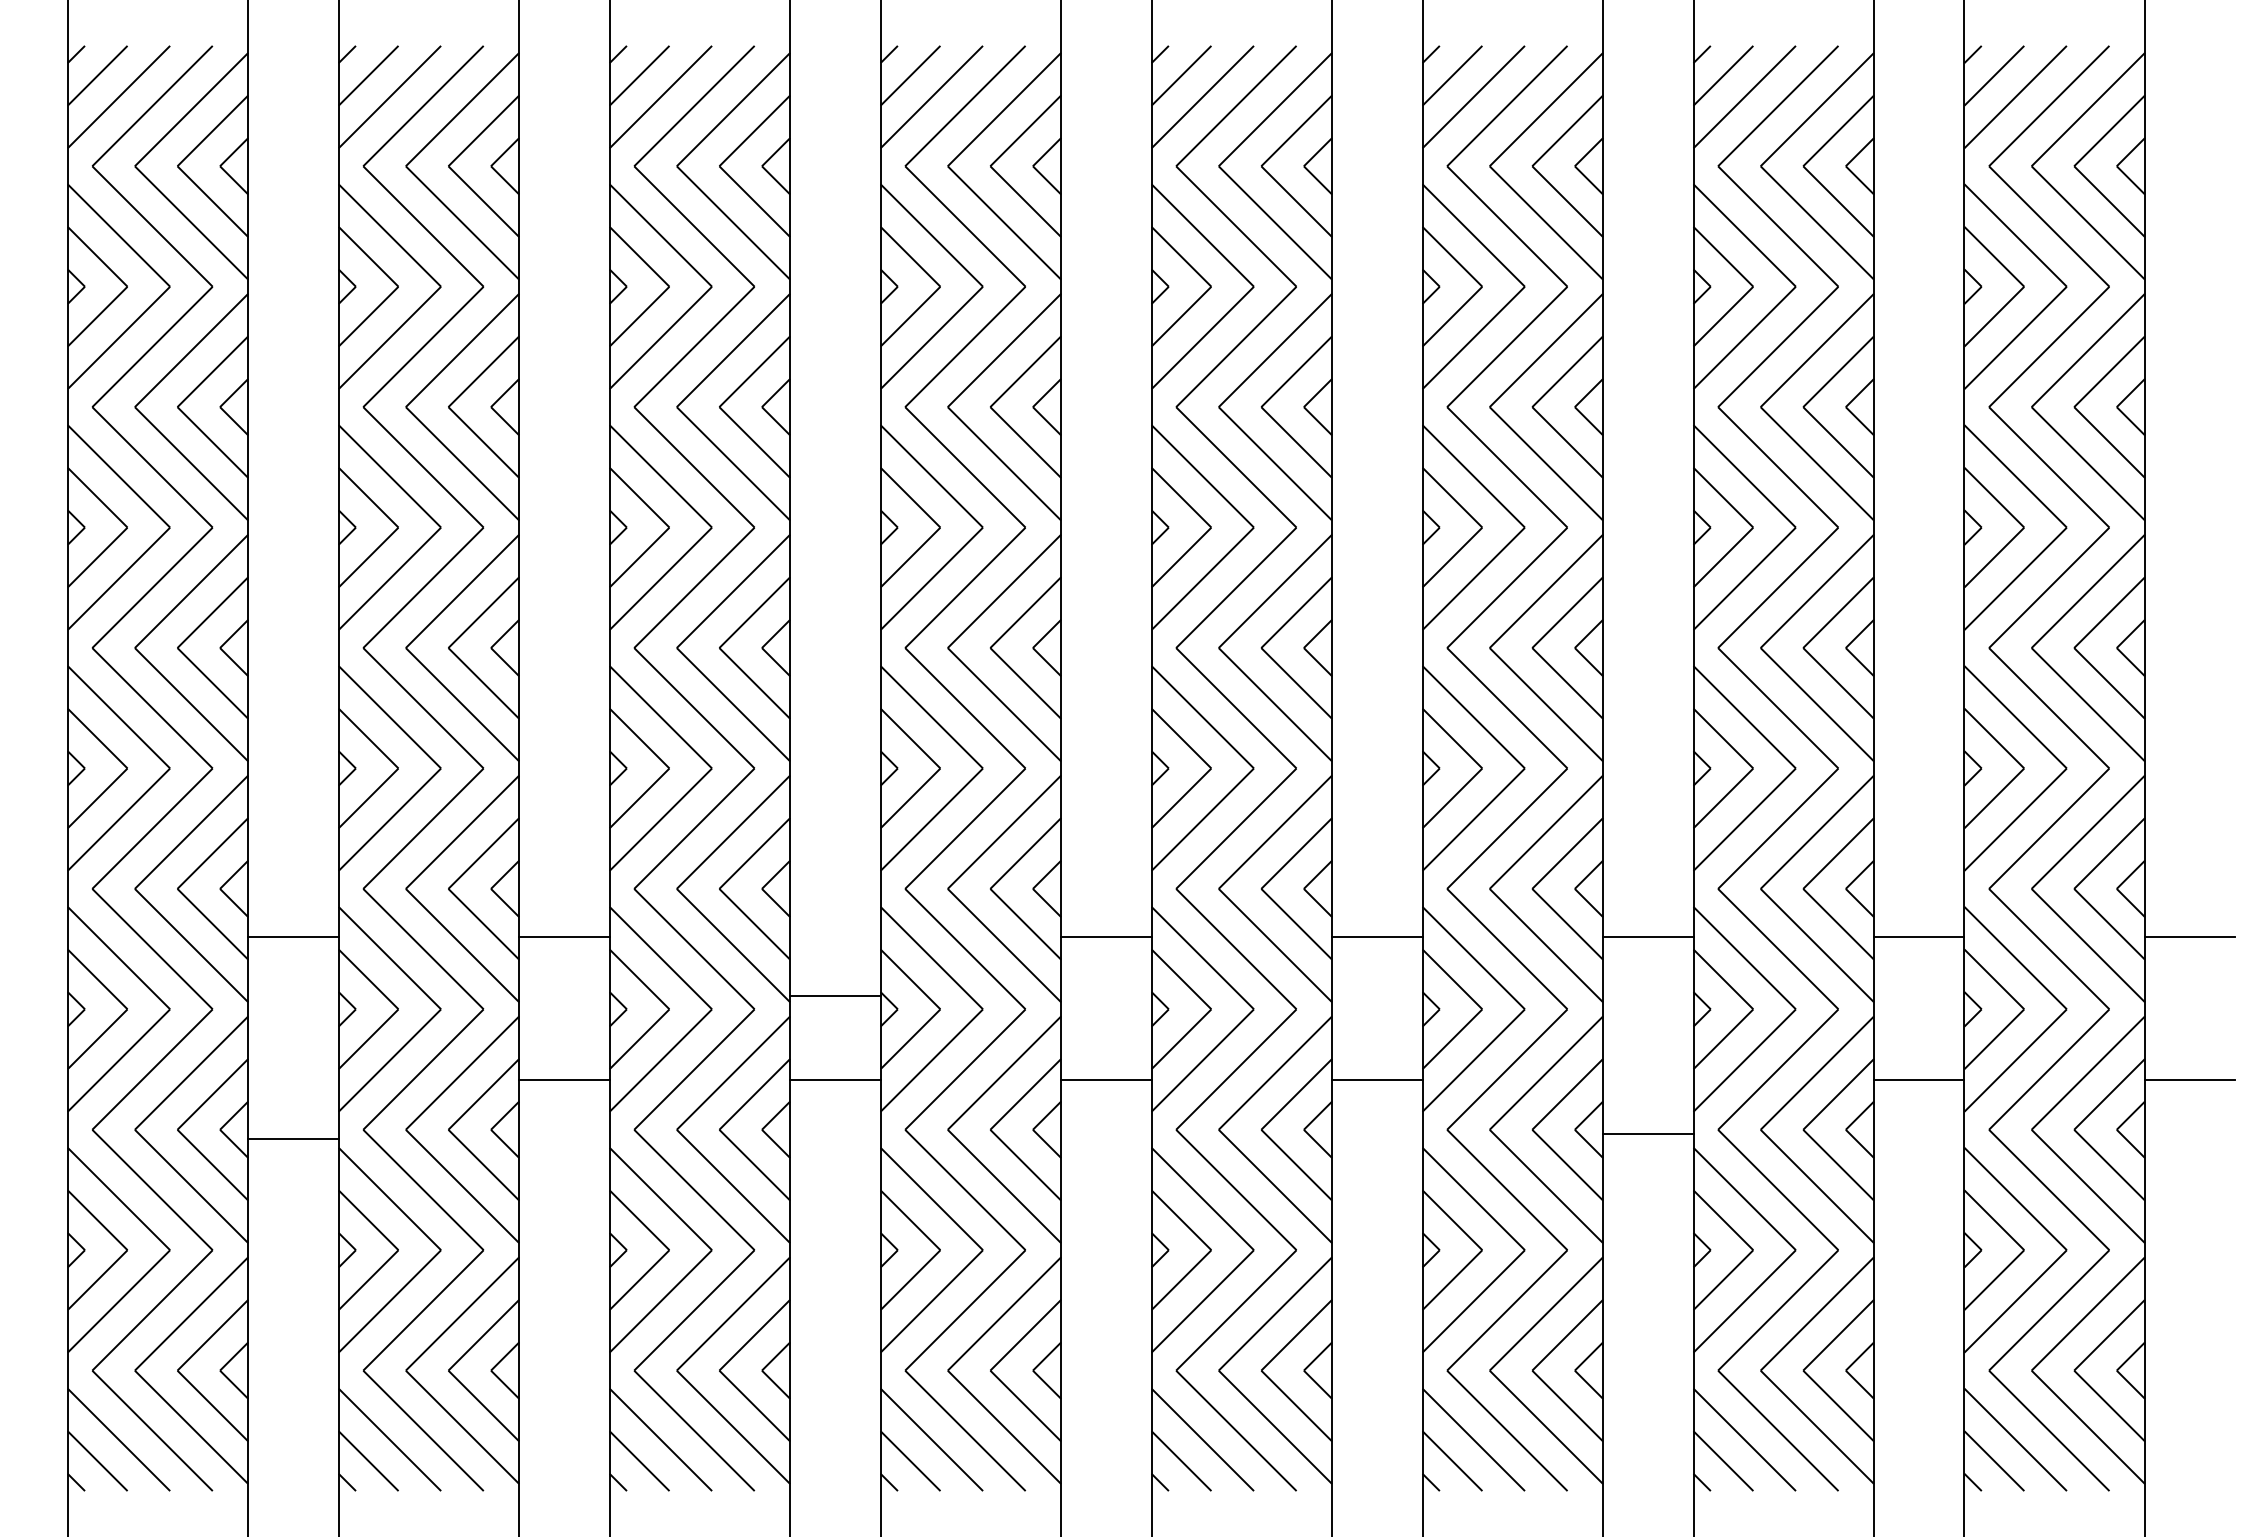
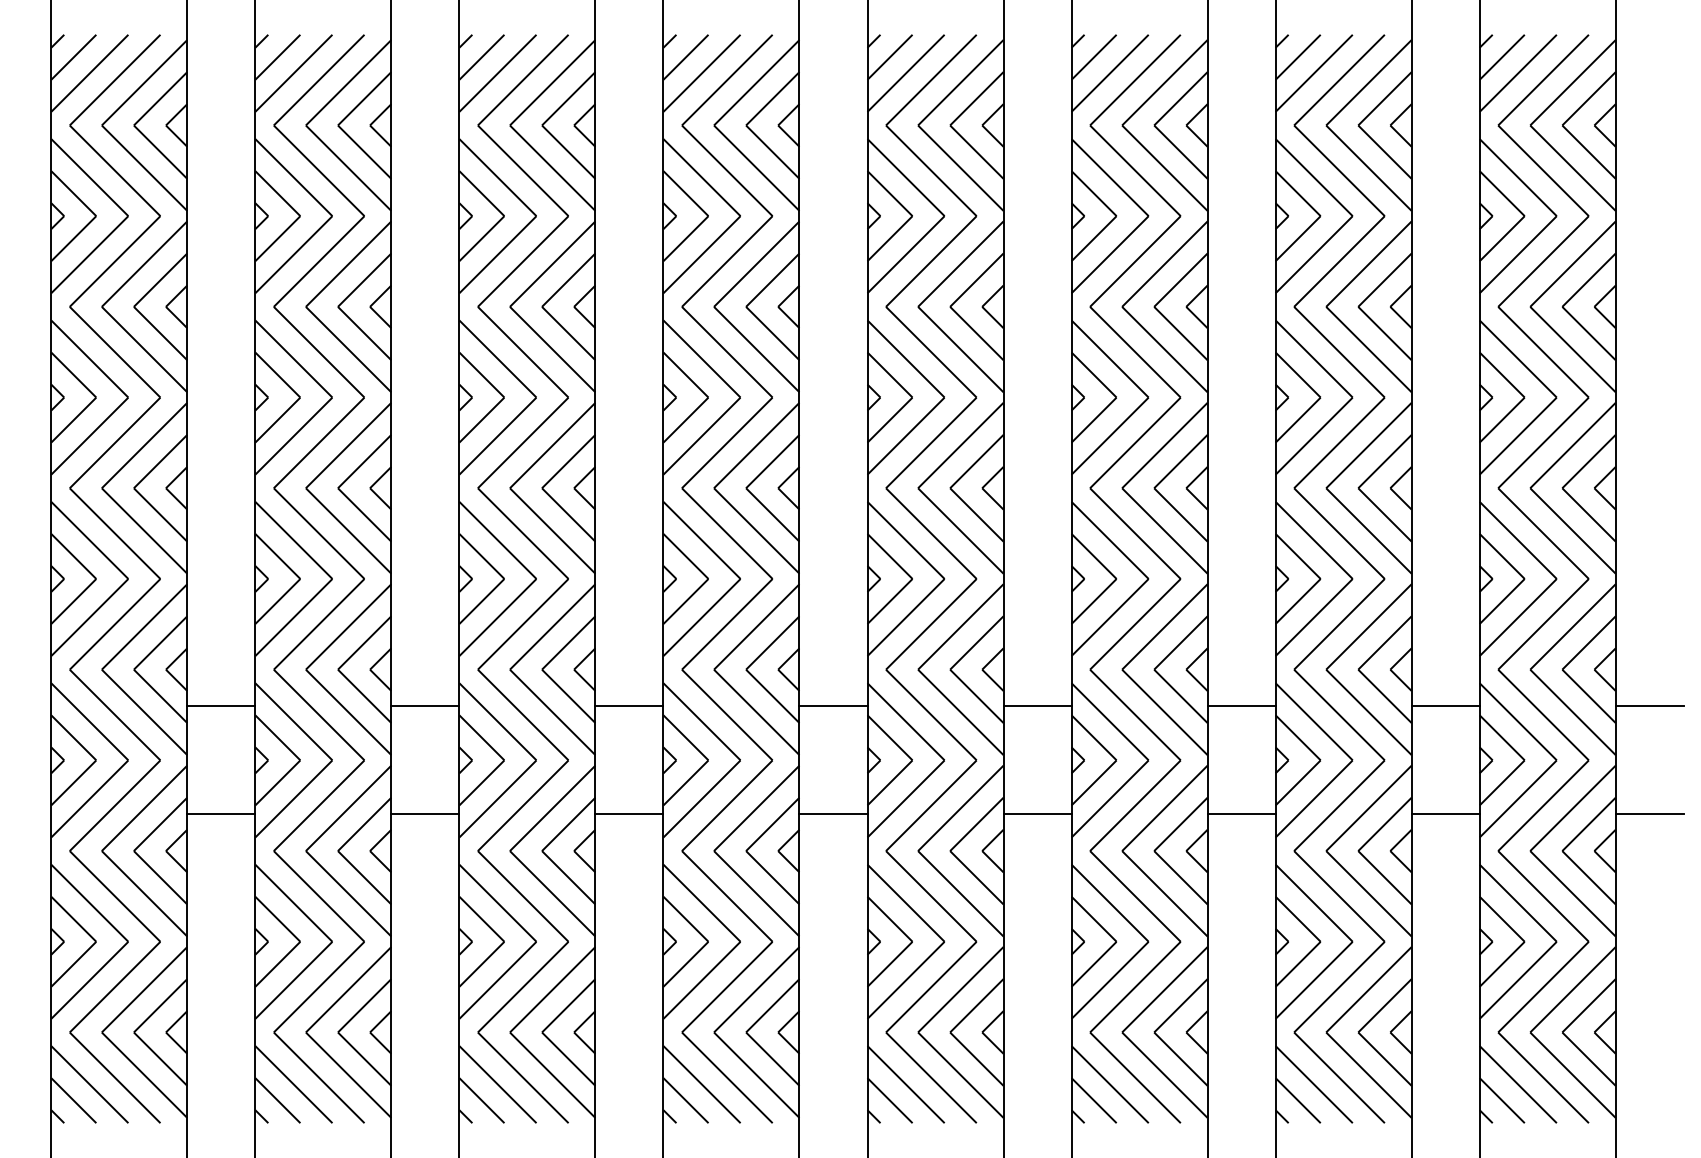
line: (835, 995) -> (629, 705), moved
line: (1648, 1134) -> (1241, 813), moved
line: (293, 1139) -> (221, 813), moved

